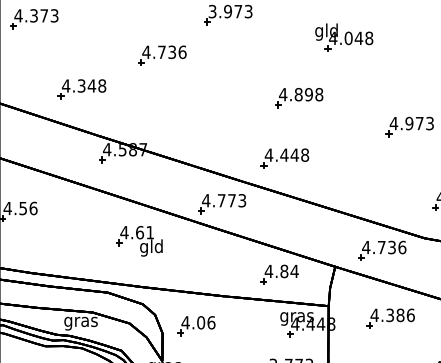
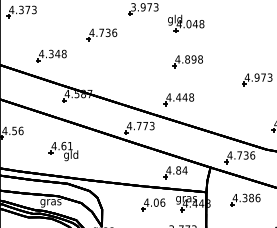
part: (344, 37) -> (186, 23), moved
part: (139, 241) -> (63, 151), moved
part: (196, 325) -> (153, 204), moved

